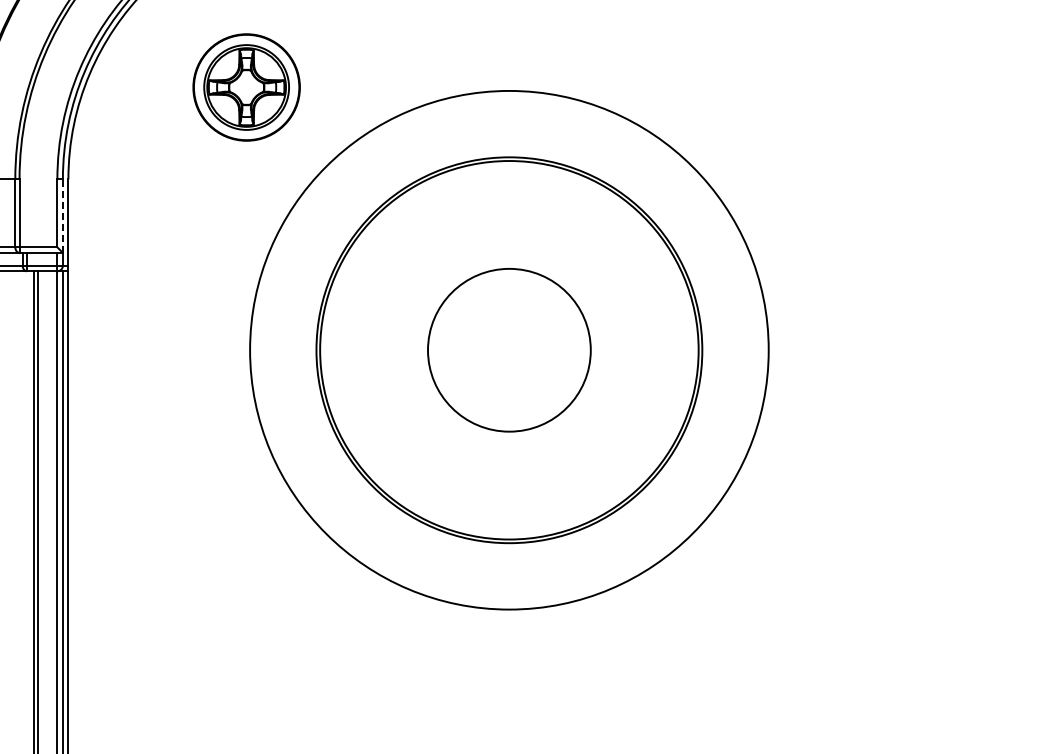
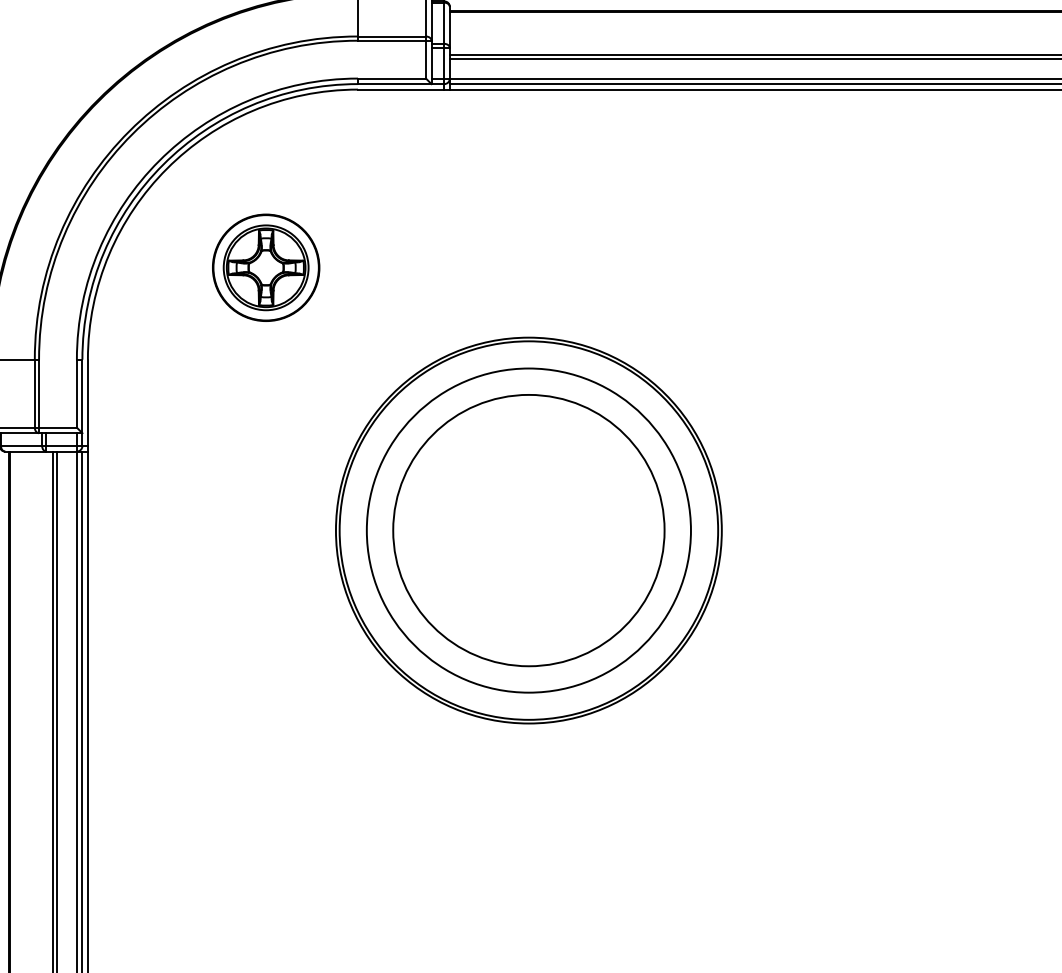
line: (63, 216) -> (82, 396), dashed -> solid
circle: (509, 350) -> (528, 530), size x0.62
circle: (509, 350) -> (528, 530), size x1.67

